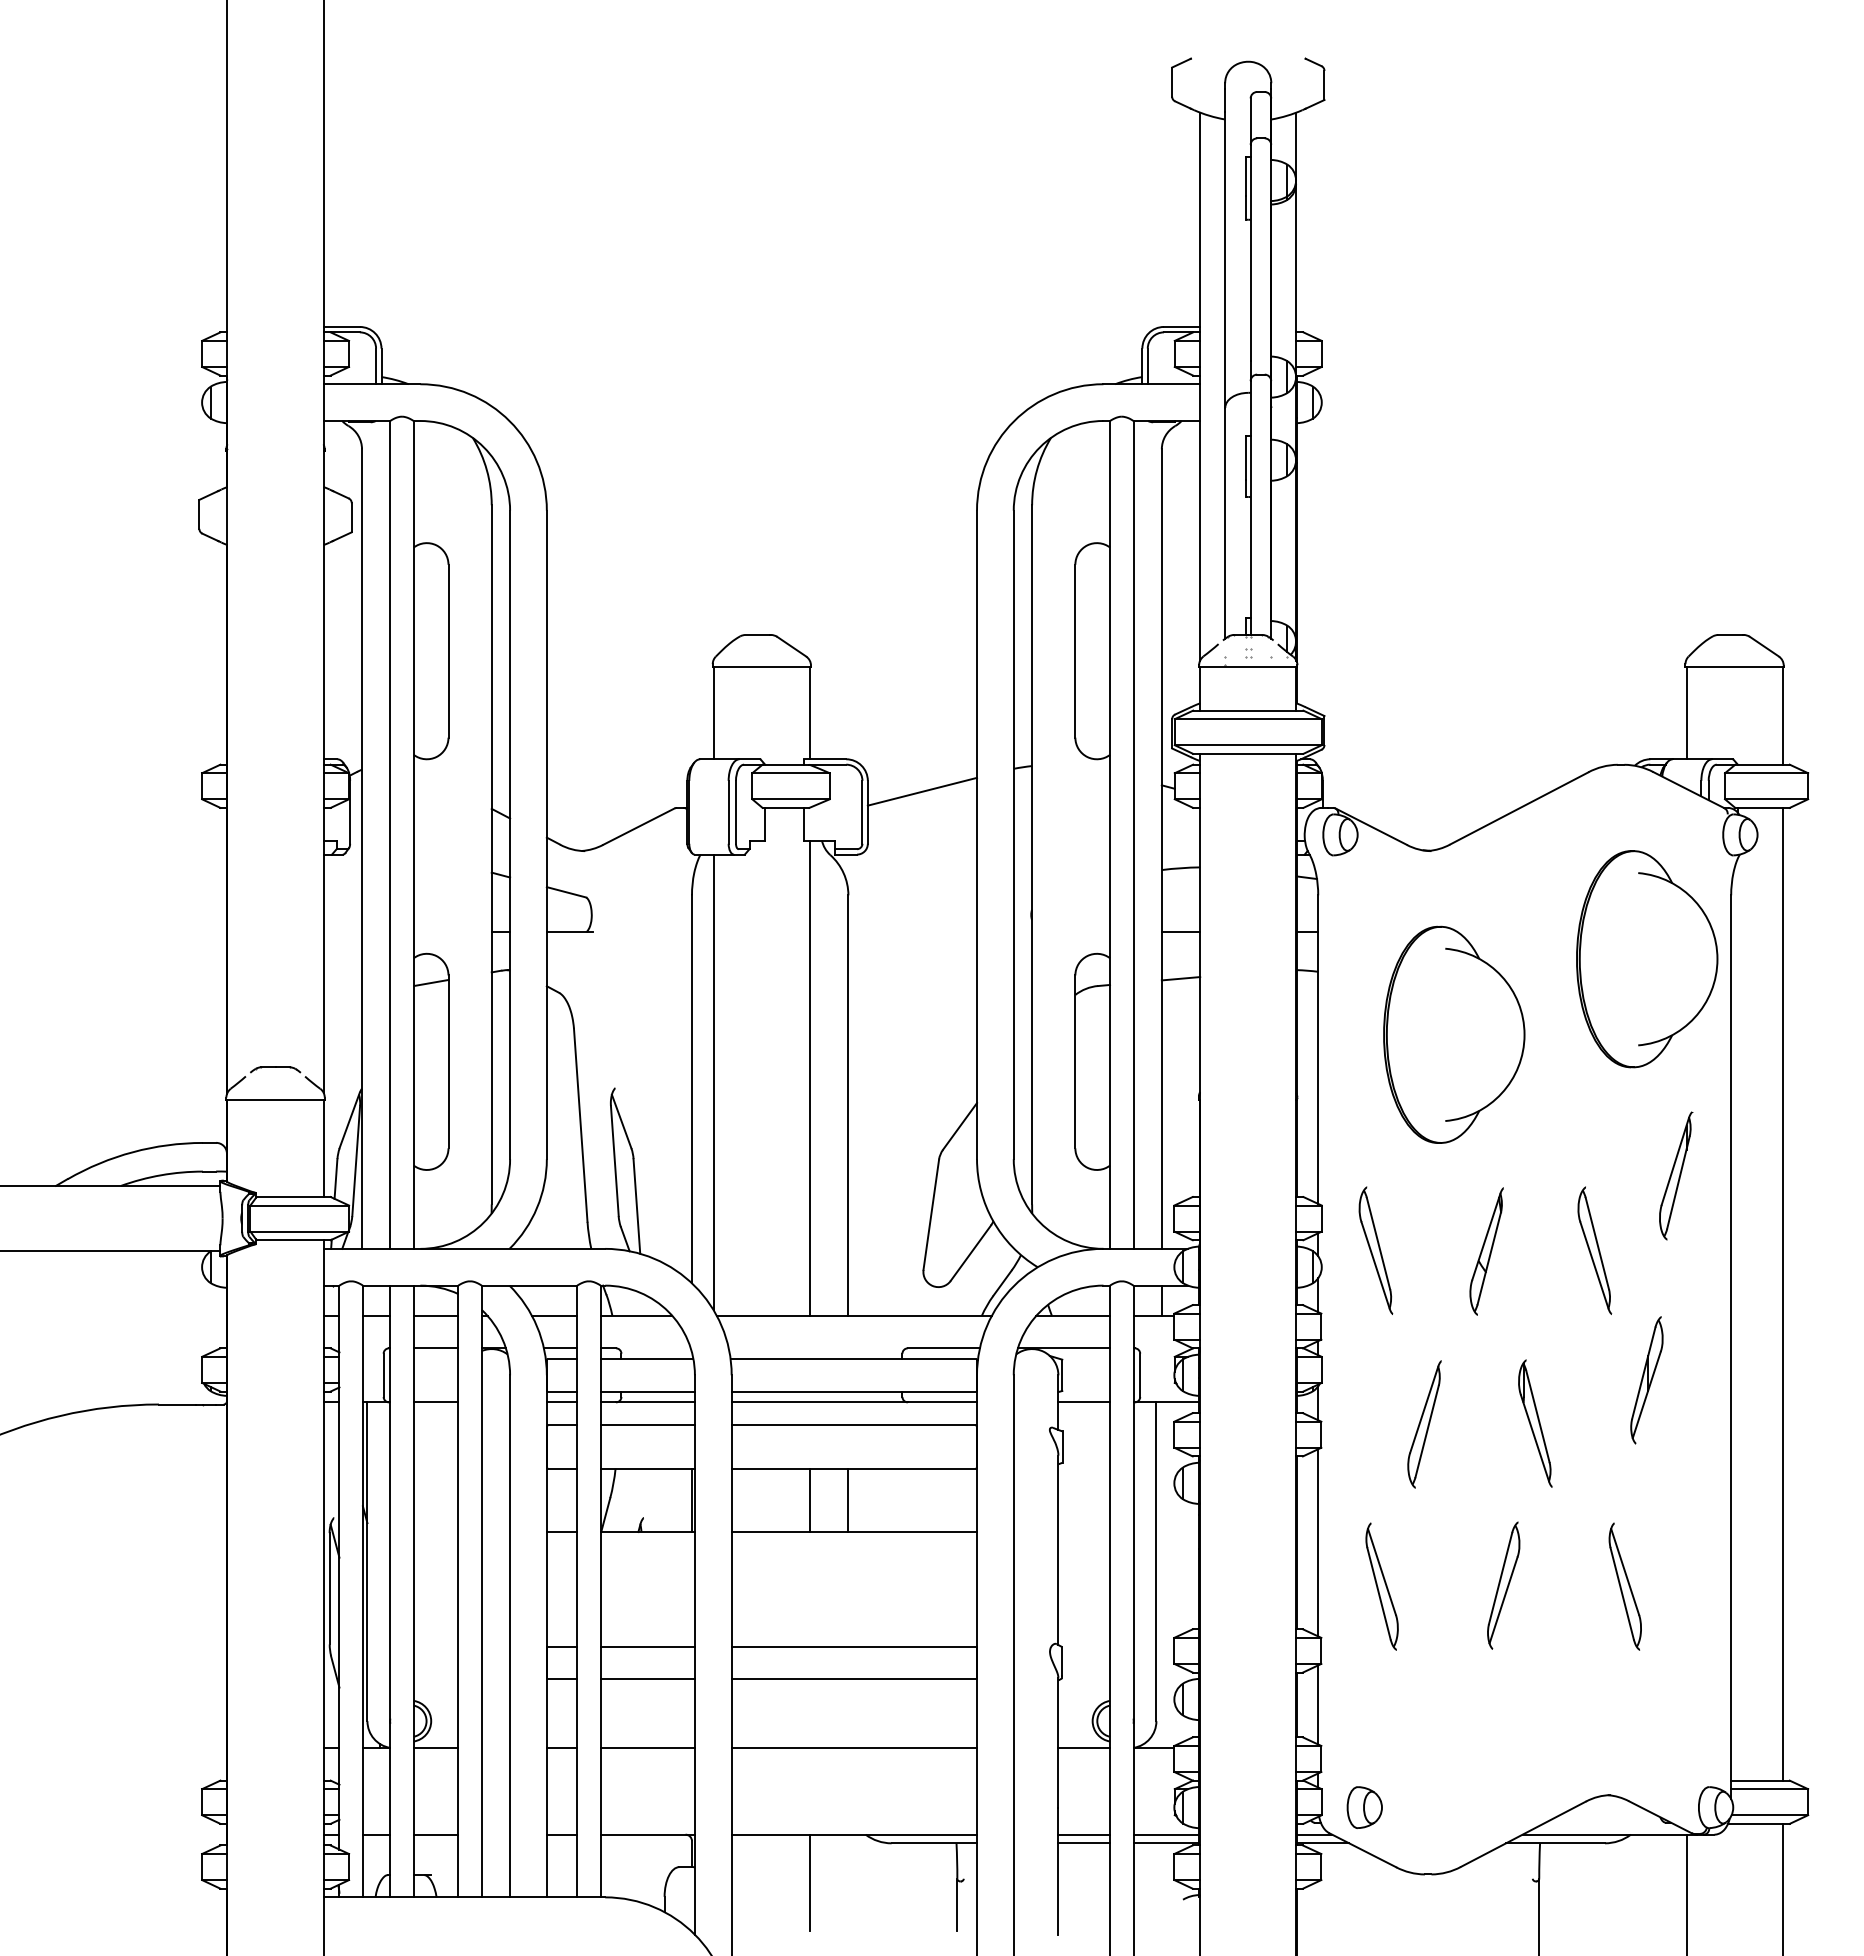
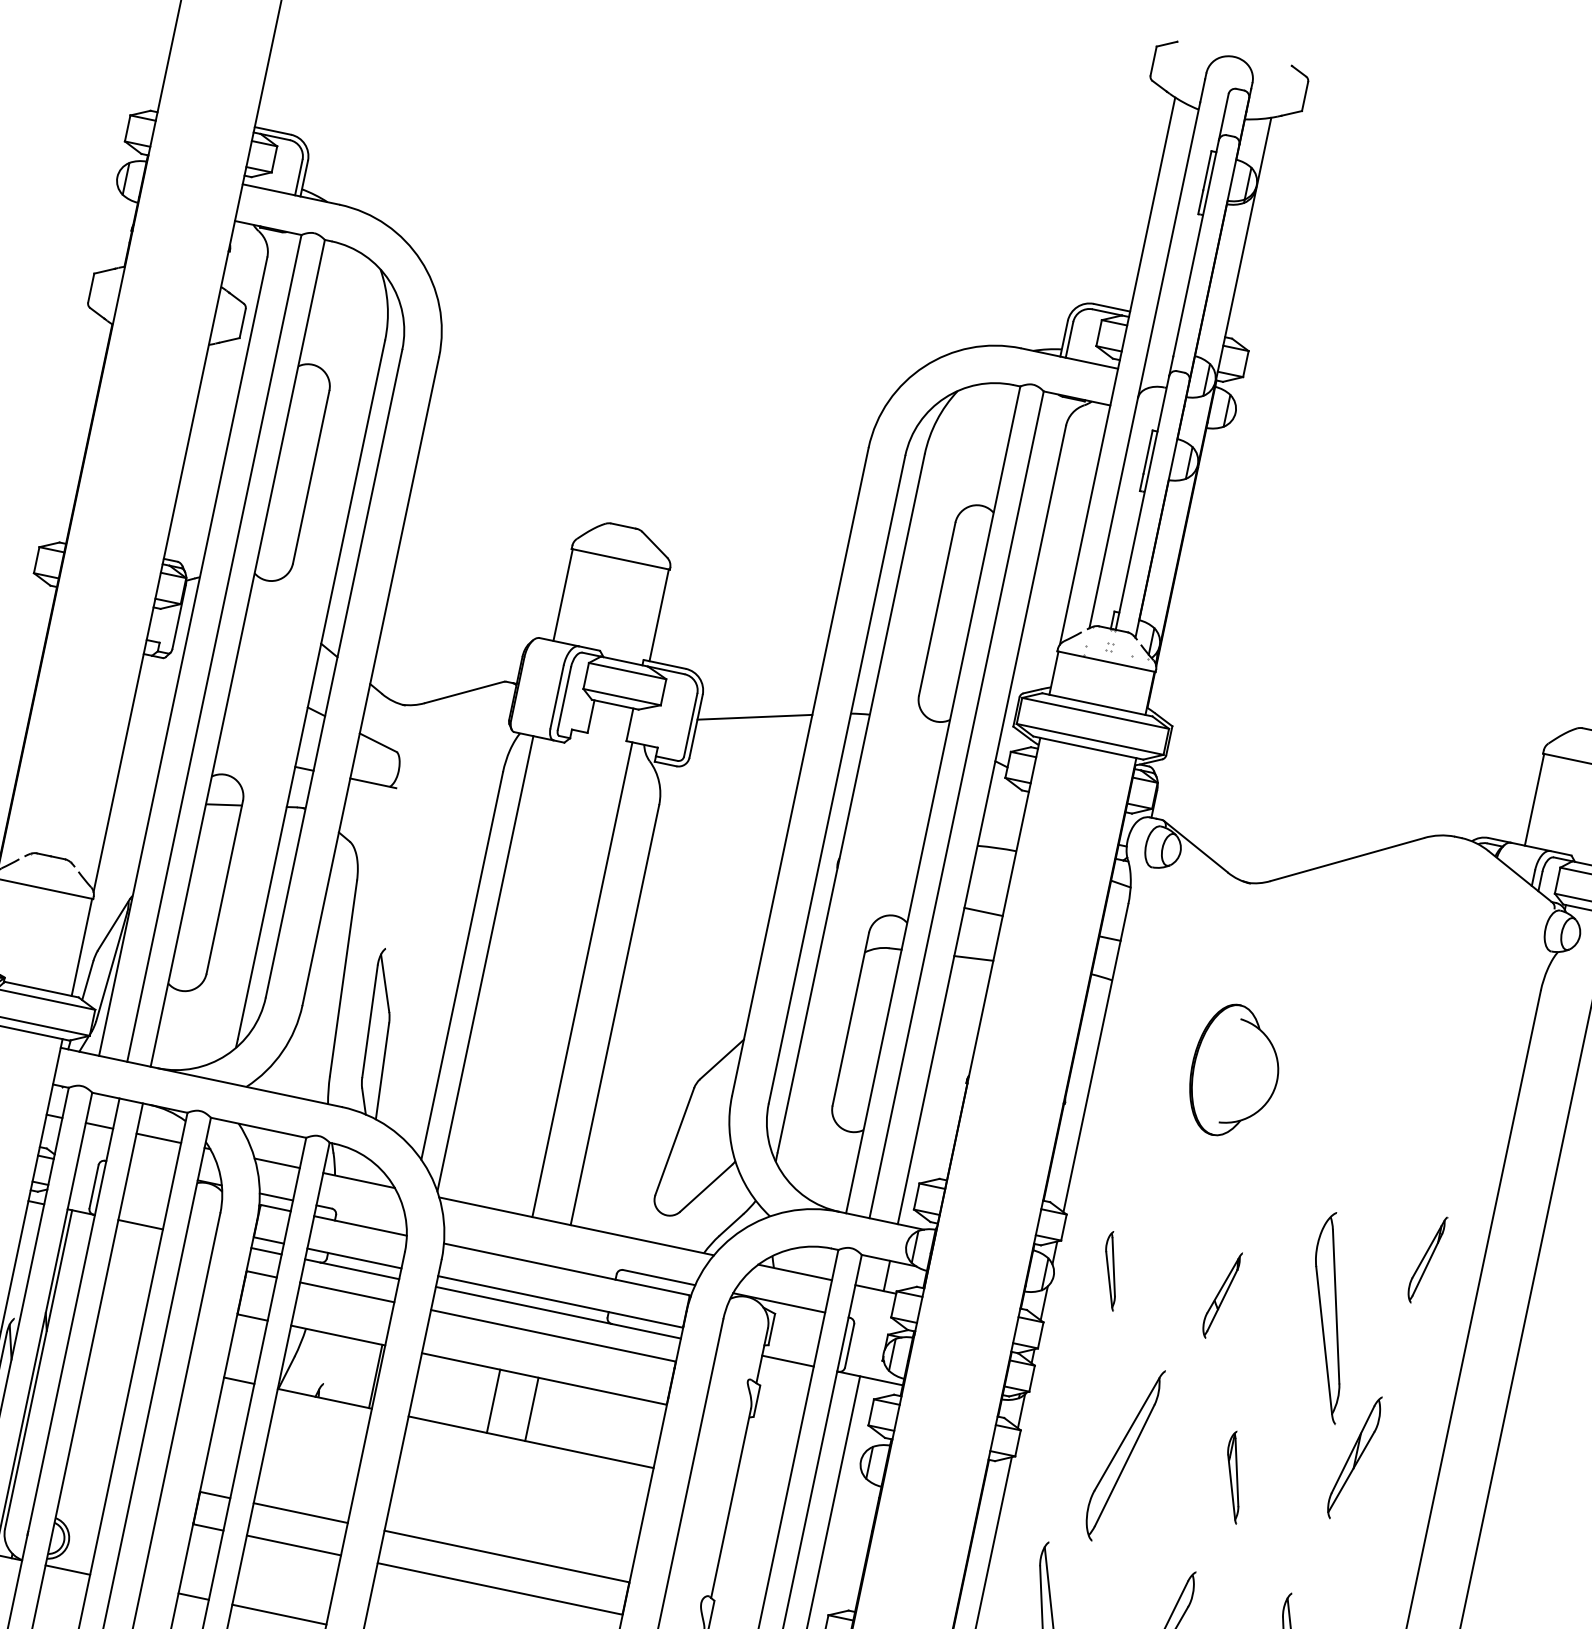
part: (1647, 959) -> (1443, 1037), removed
part: (1454, 1034) -> (1235, 1071), size x0.6
part: (1676, 1175) -> (1427, 1259), size x0.7
part: (1375, 1250) -> (1110, 1270), size x0.6
part: (1594, 1250) -> (1329, 1316), size x1.6
part: (1486, 1251) -> (1221, 1295), size x0.7
line: (435, 1348) -> (151, 1170), removed
part: (1535, 1423) -> (1234, 1477), size x0.7
part: (1424, 1424) -> (1123, 1454), size x1.4

